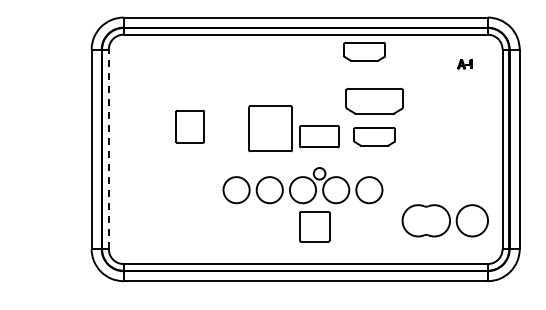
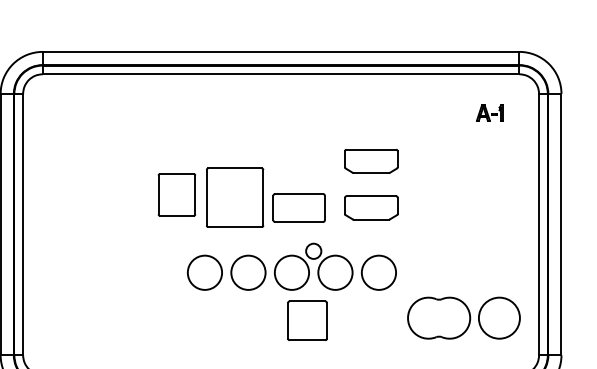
part: (364, 51) -> (358, 96), removed
part: (464, 64) -> (489, 113), size x1.43
part: (374, 100) -> (371, 160), size x0.71
part: (189, 126) -> (176, 194), moved
line: (108, 149) -> (22, 224), dashed -> solid
part: (302, 204) -> (291, 291), moved

